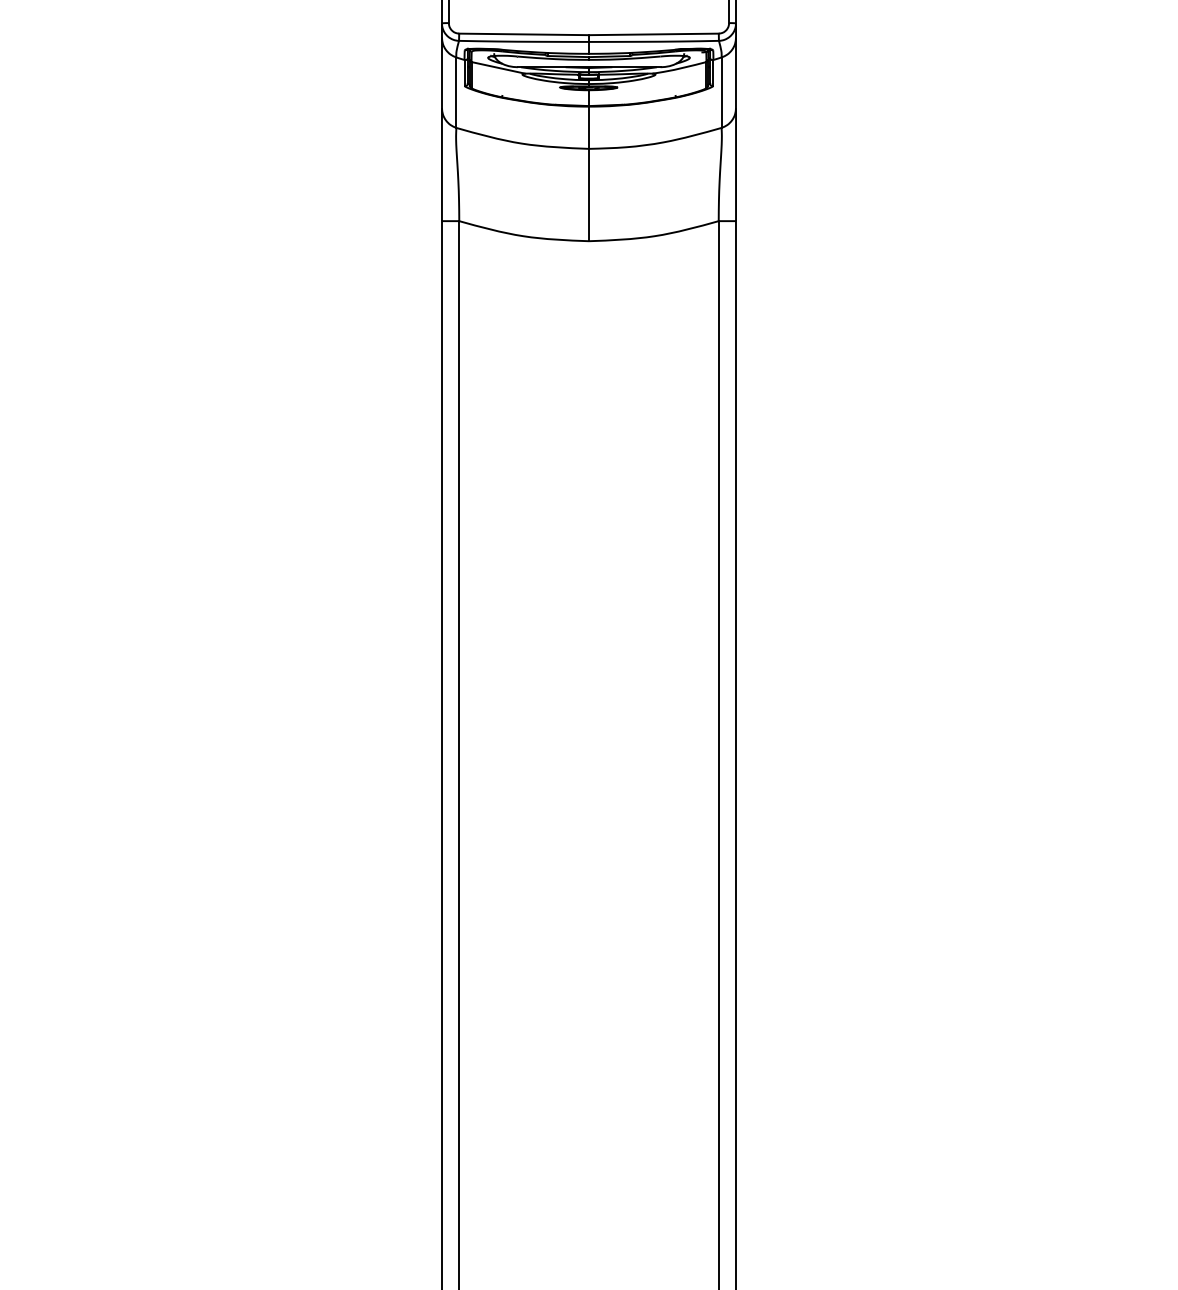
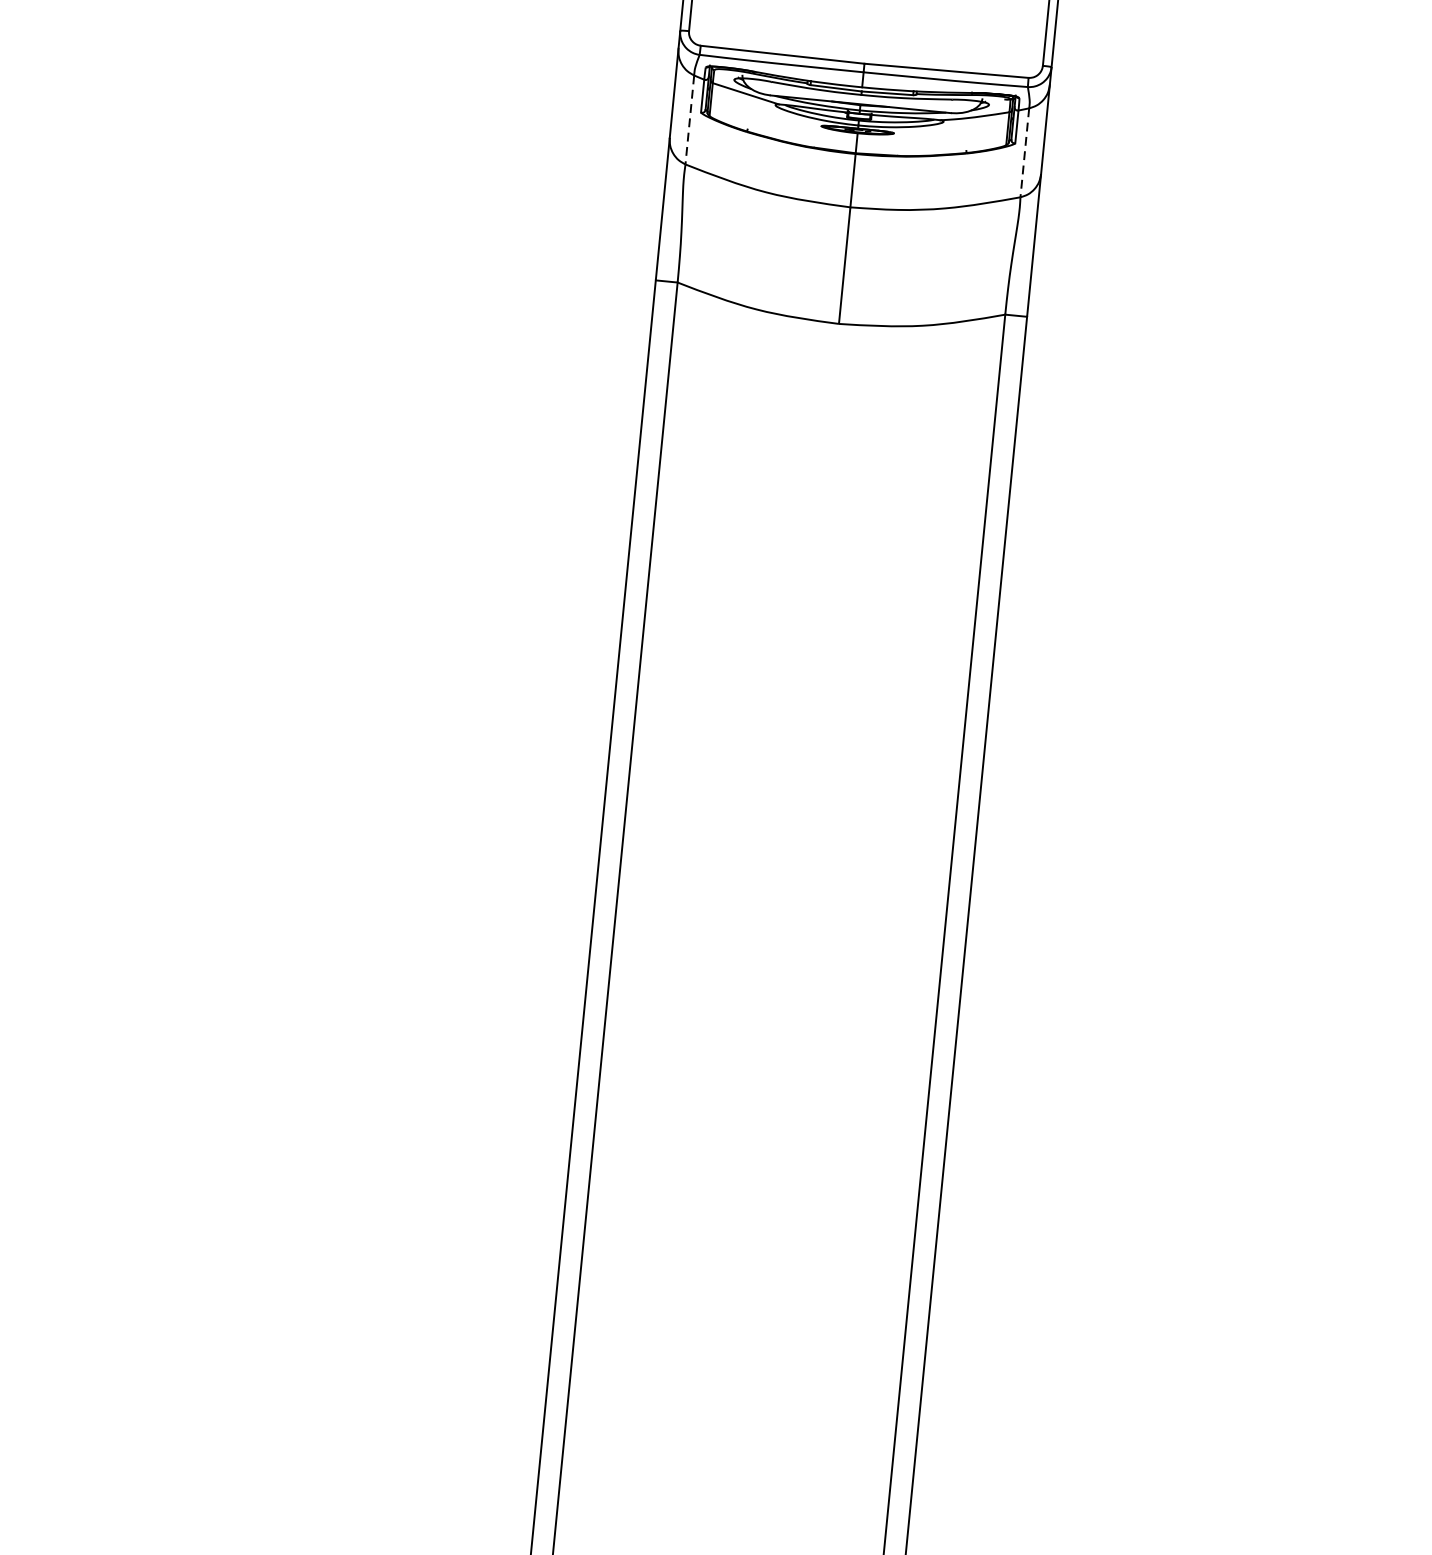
line: (456, 93) -> (689, 121), solid -> dashed
line: (721, 93) -> (1024, 153), solid -> dashed

